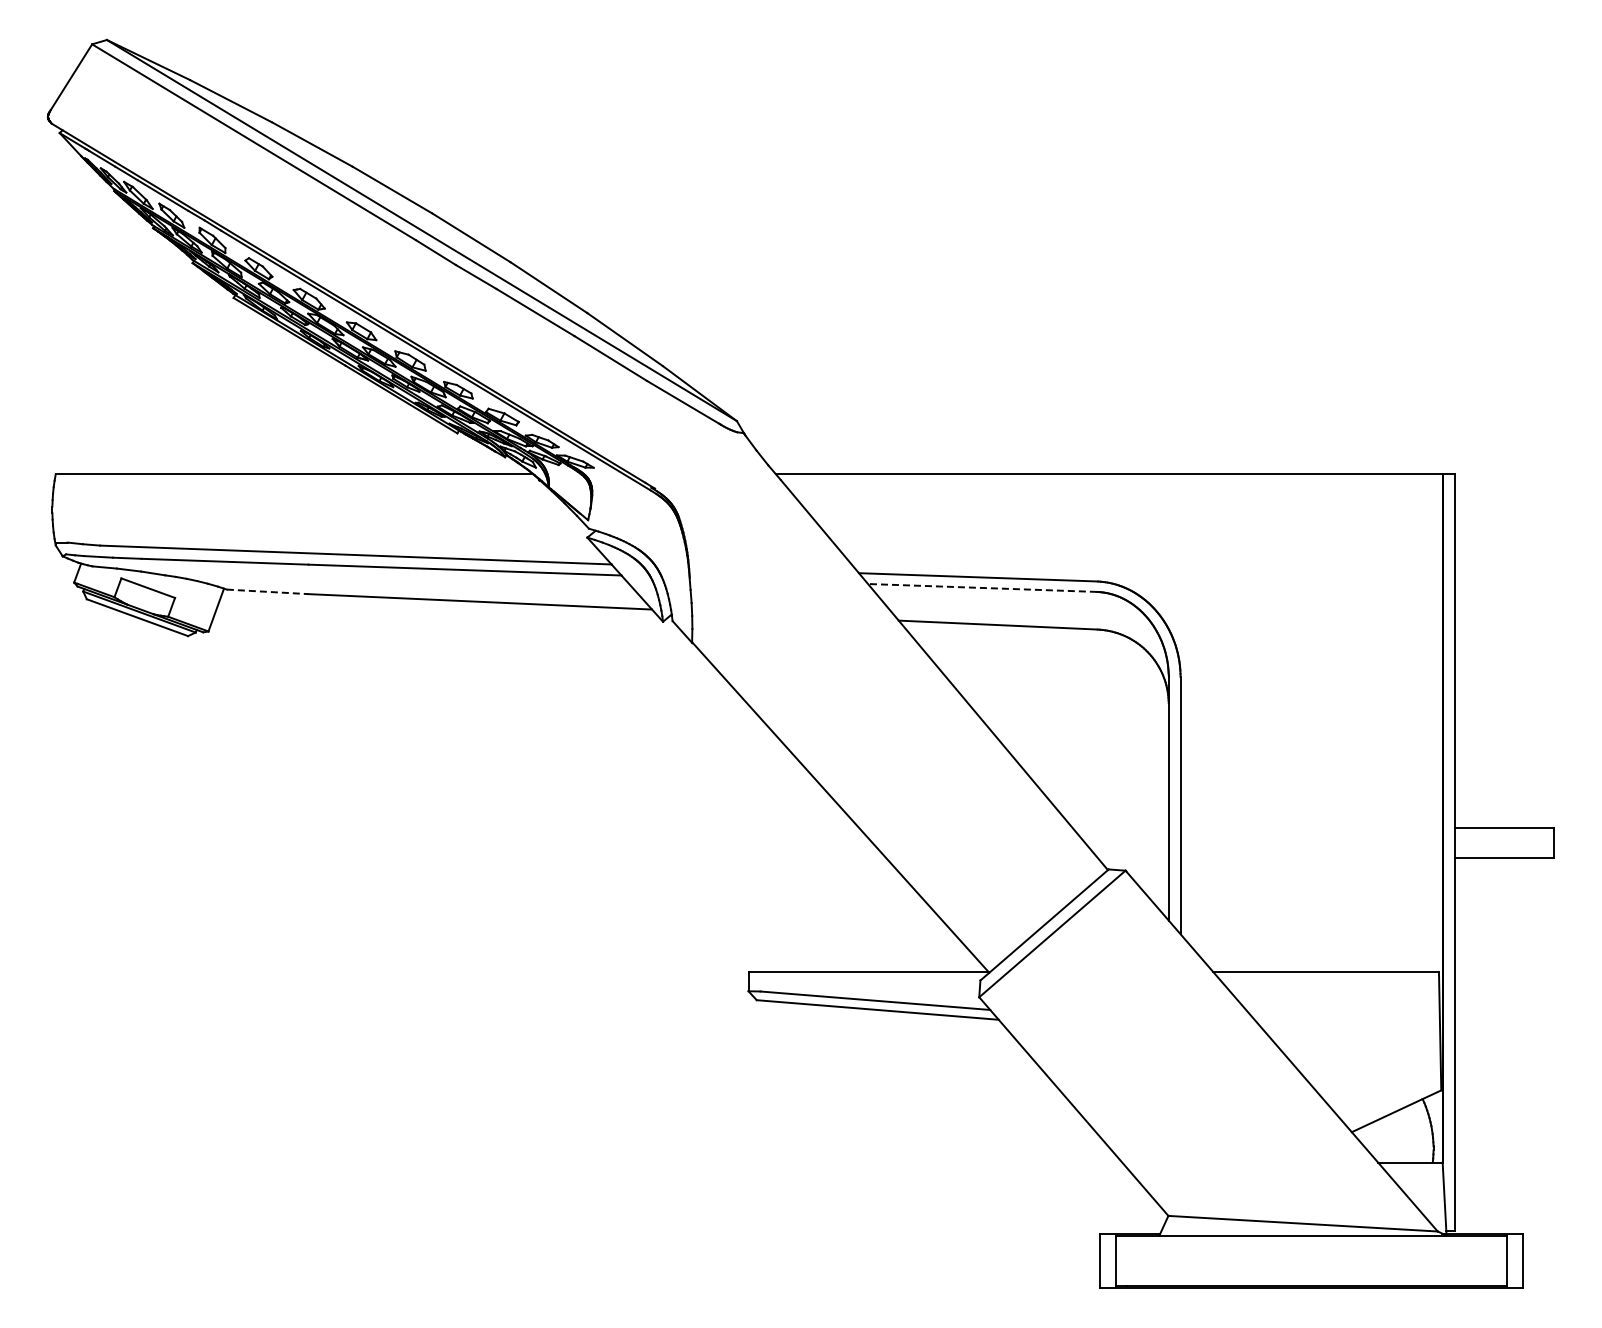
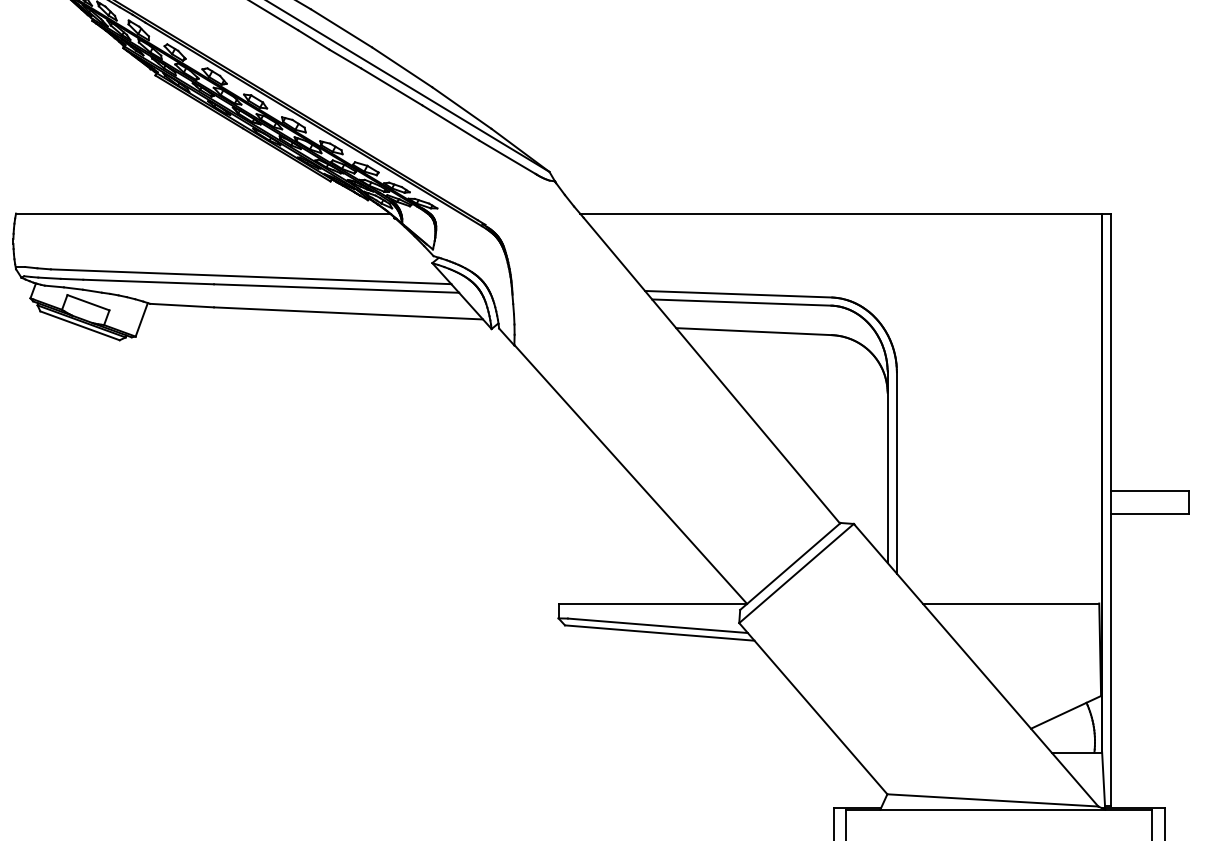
line: (981, 587) -> (741, 302), dashed -> solid
line: (267, 591) -> (181, 305), dashed -> solid

